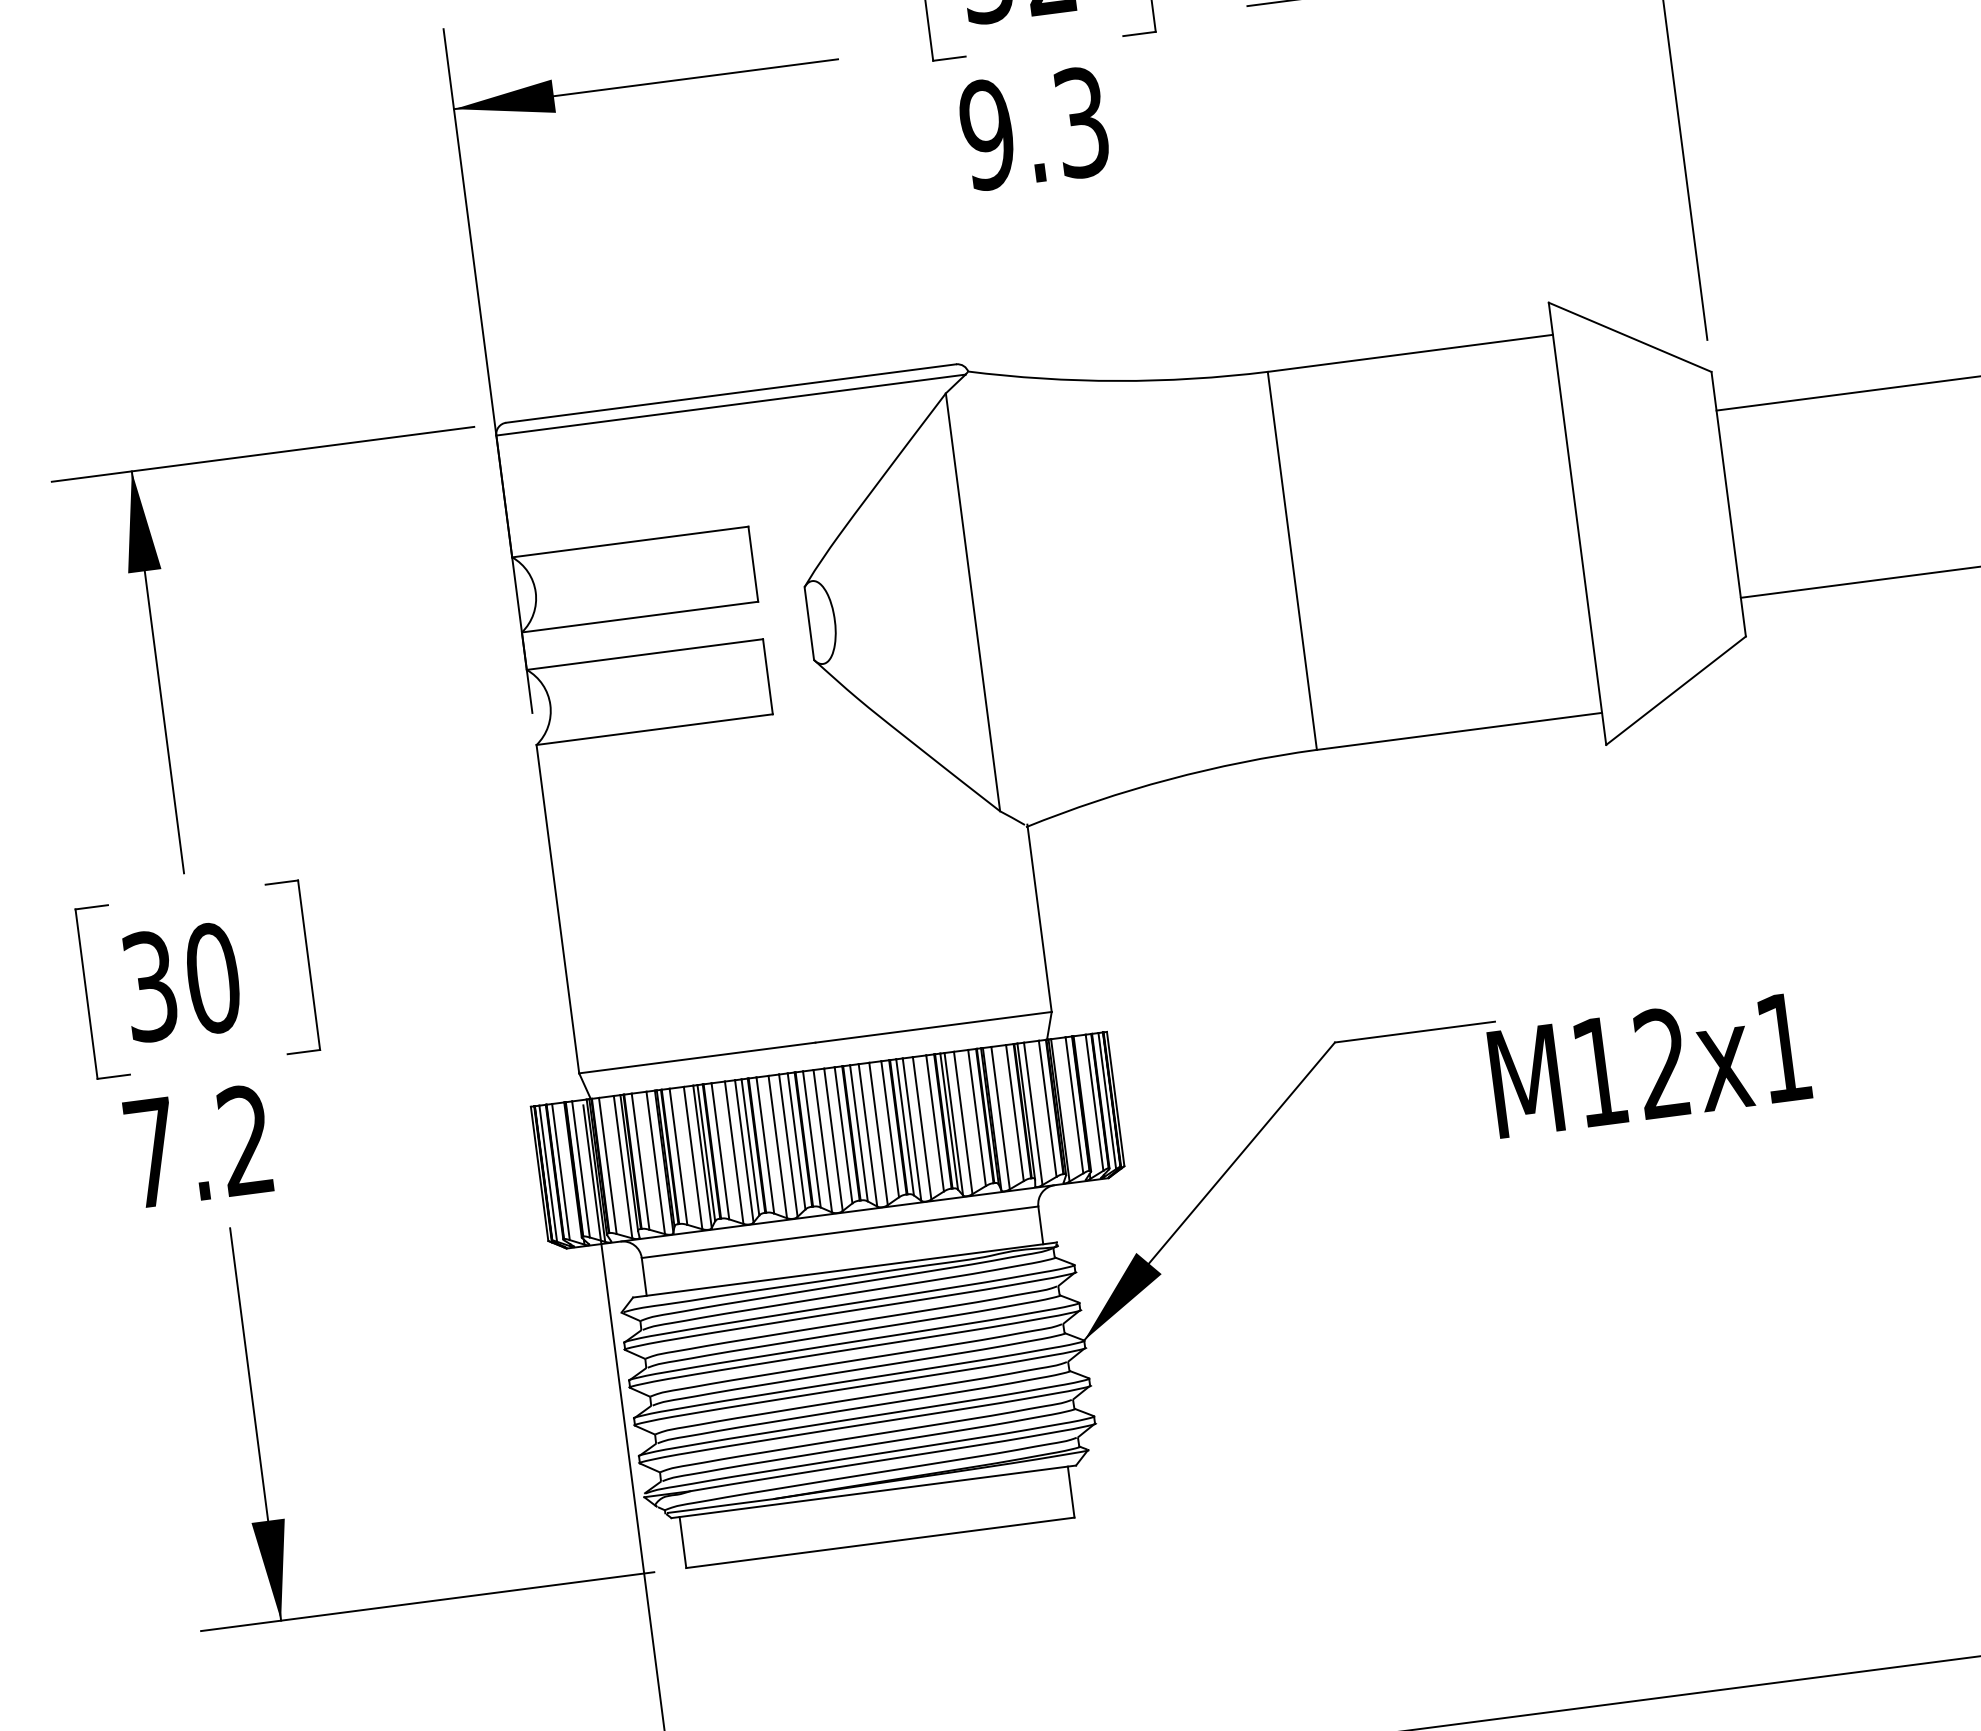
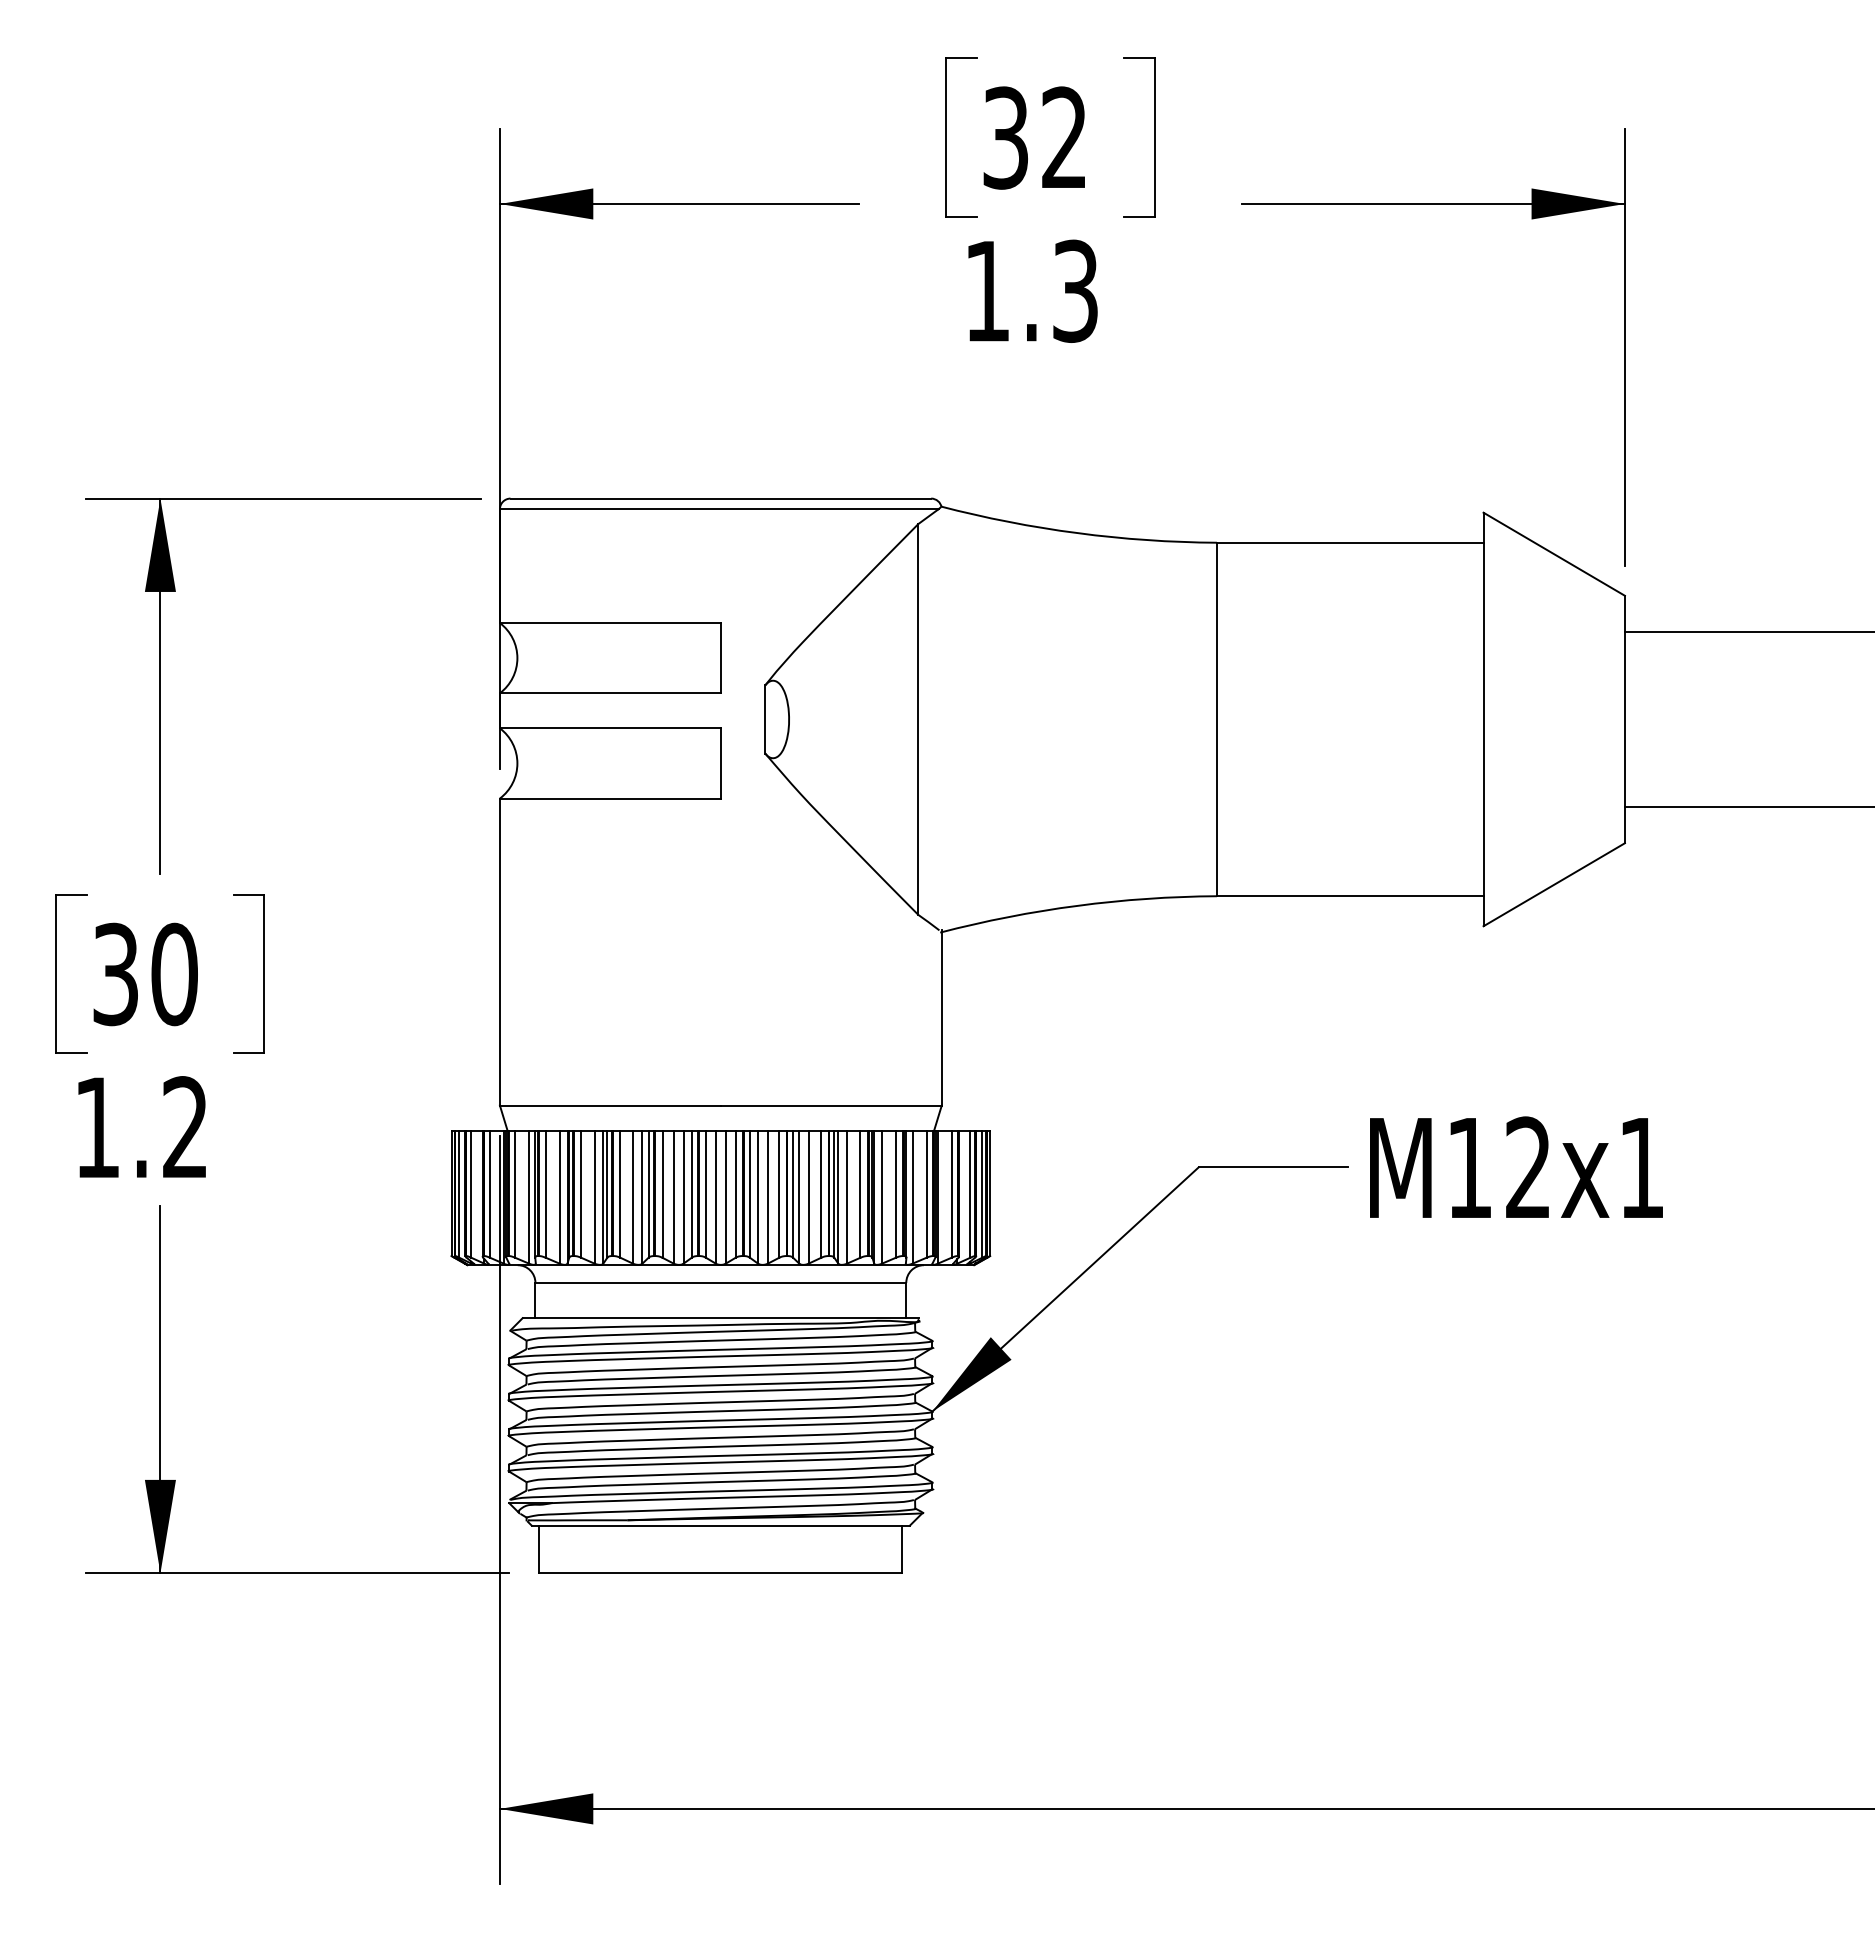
text: (987, 133) -> (987, 290), 9.3 -> 1.3
text: (1649, 1063) -> (1516, 1166), moved
text: (151, 1152) -> (97, 1127), 7.2 -> 1.2

